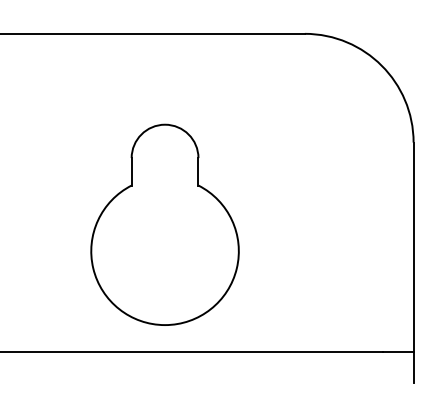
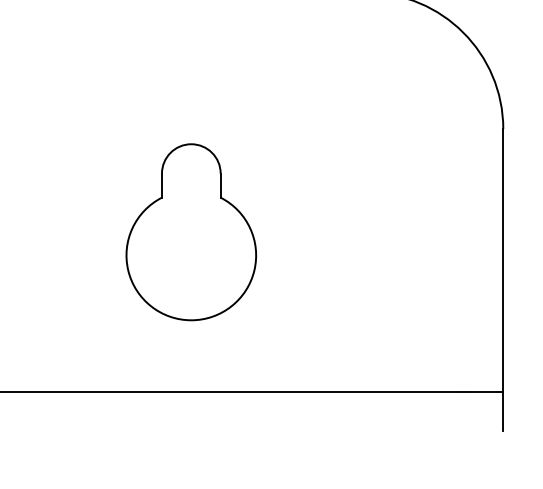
part: (164, 224) -> (190, 231), size x0.7

